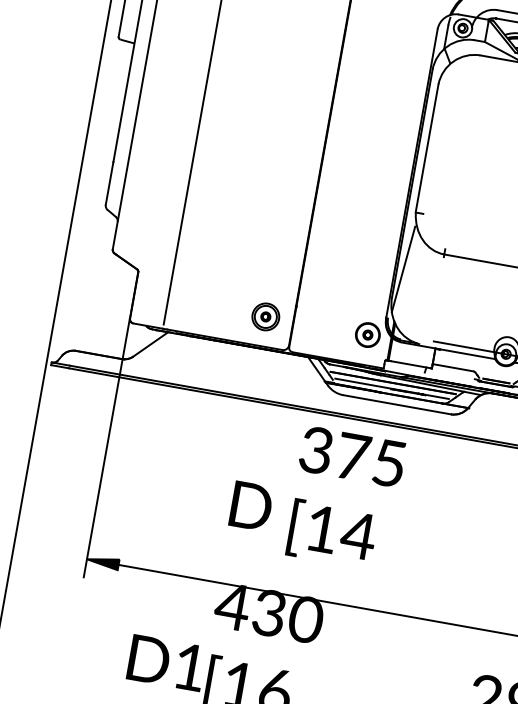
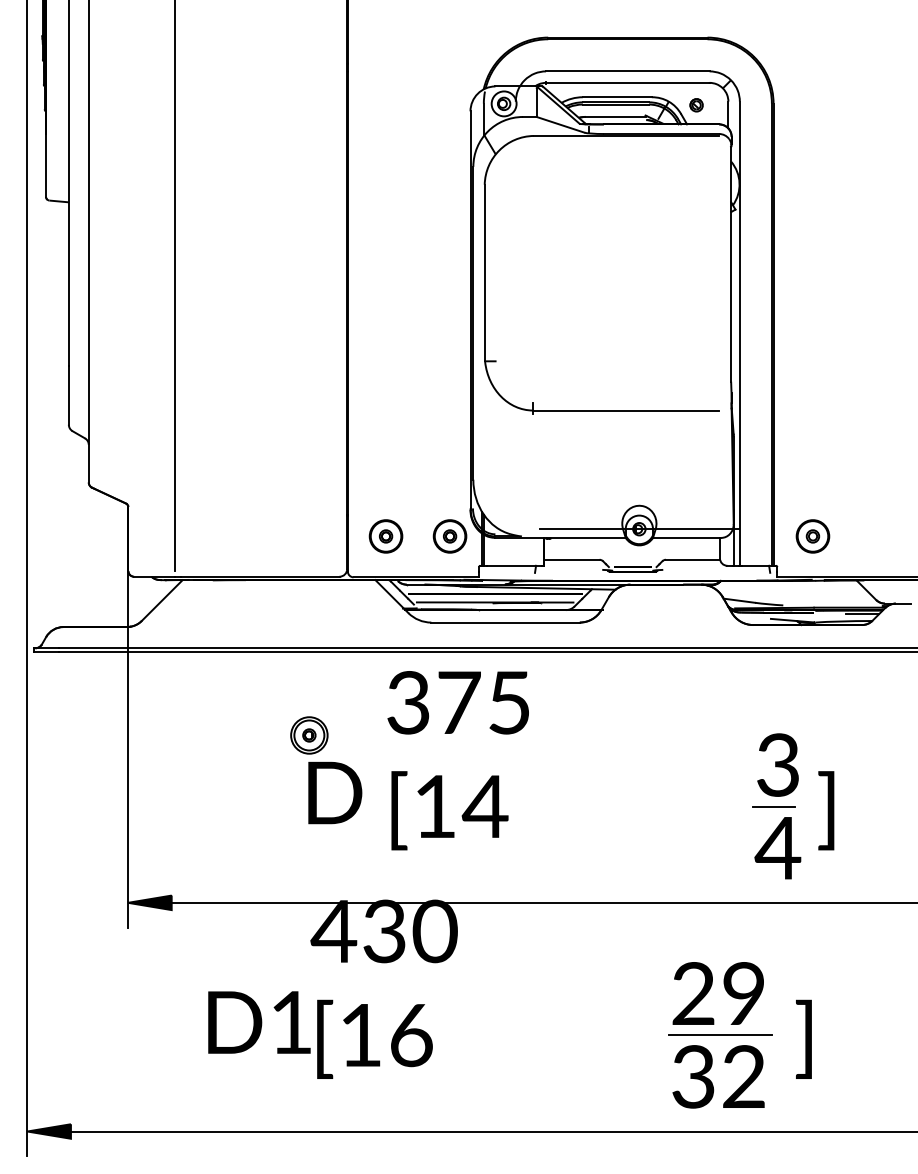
line: (403, 269) -> (481, 440), removed
part: (265, 316) -> (309, 735), moved
part: (321, 326) -> (385, 536), added

